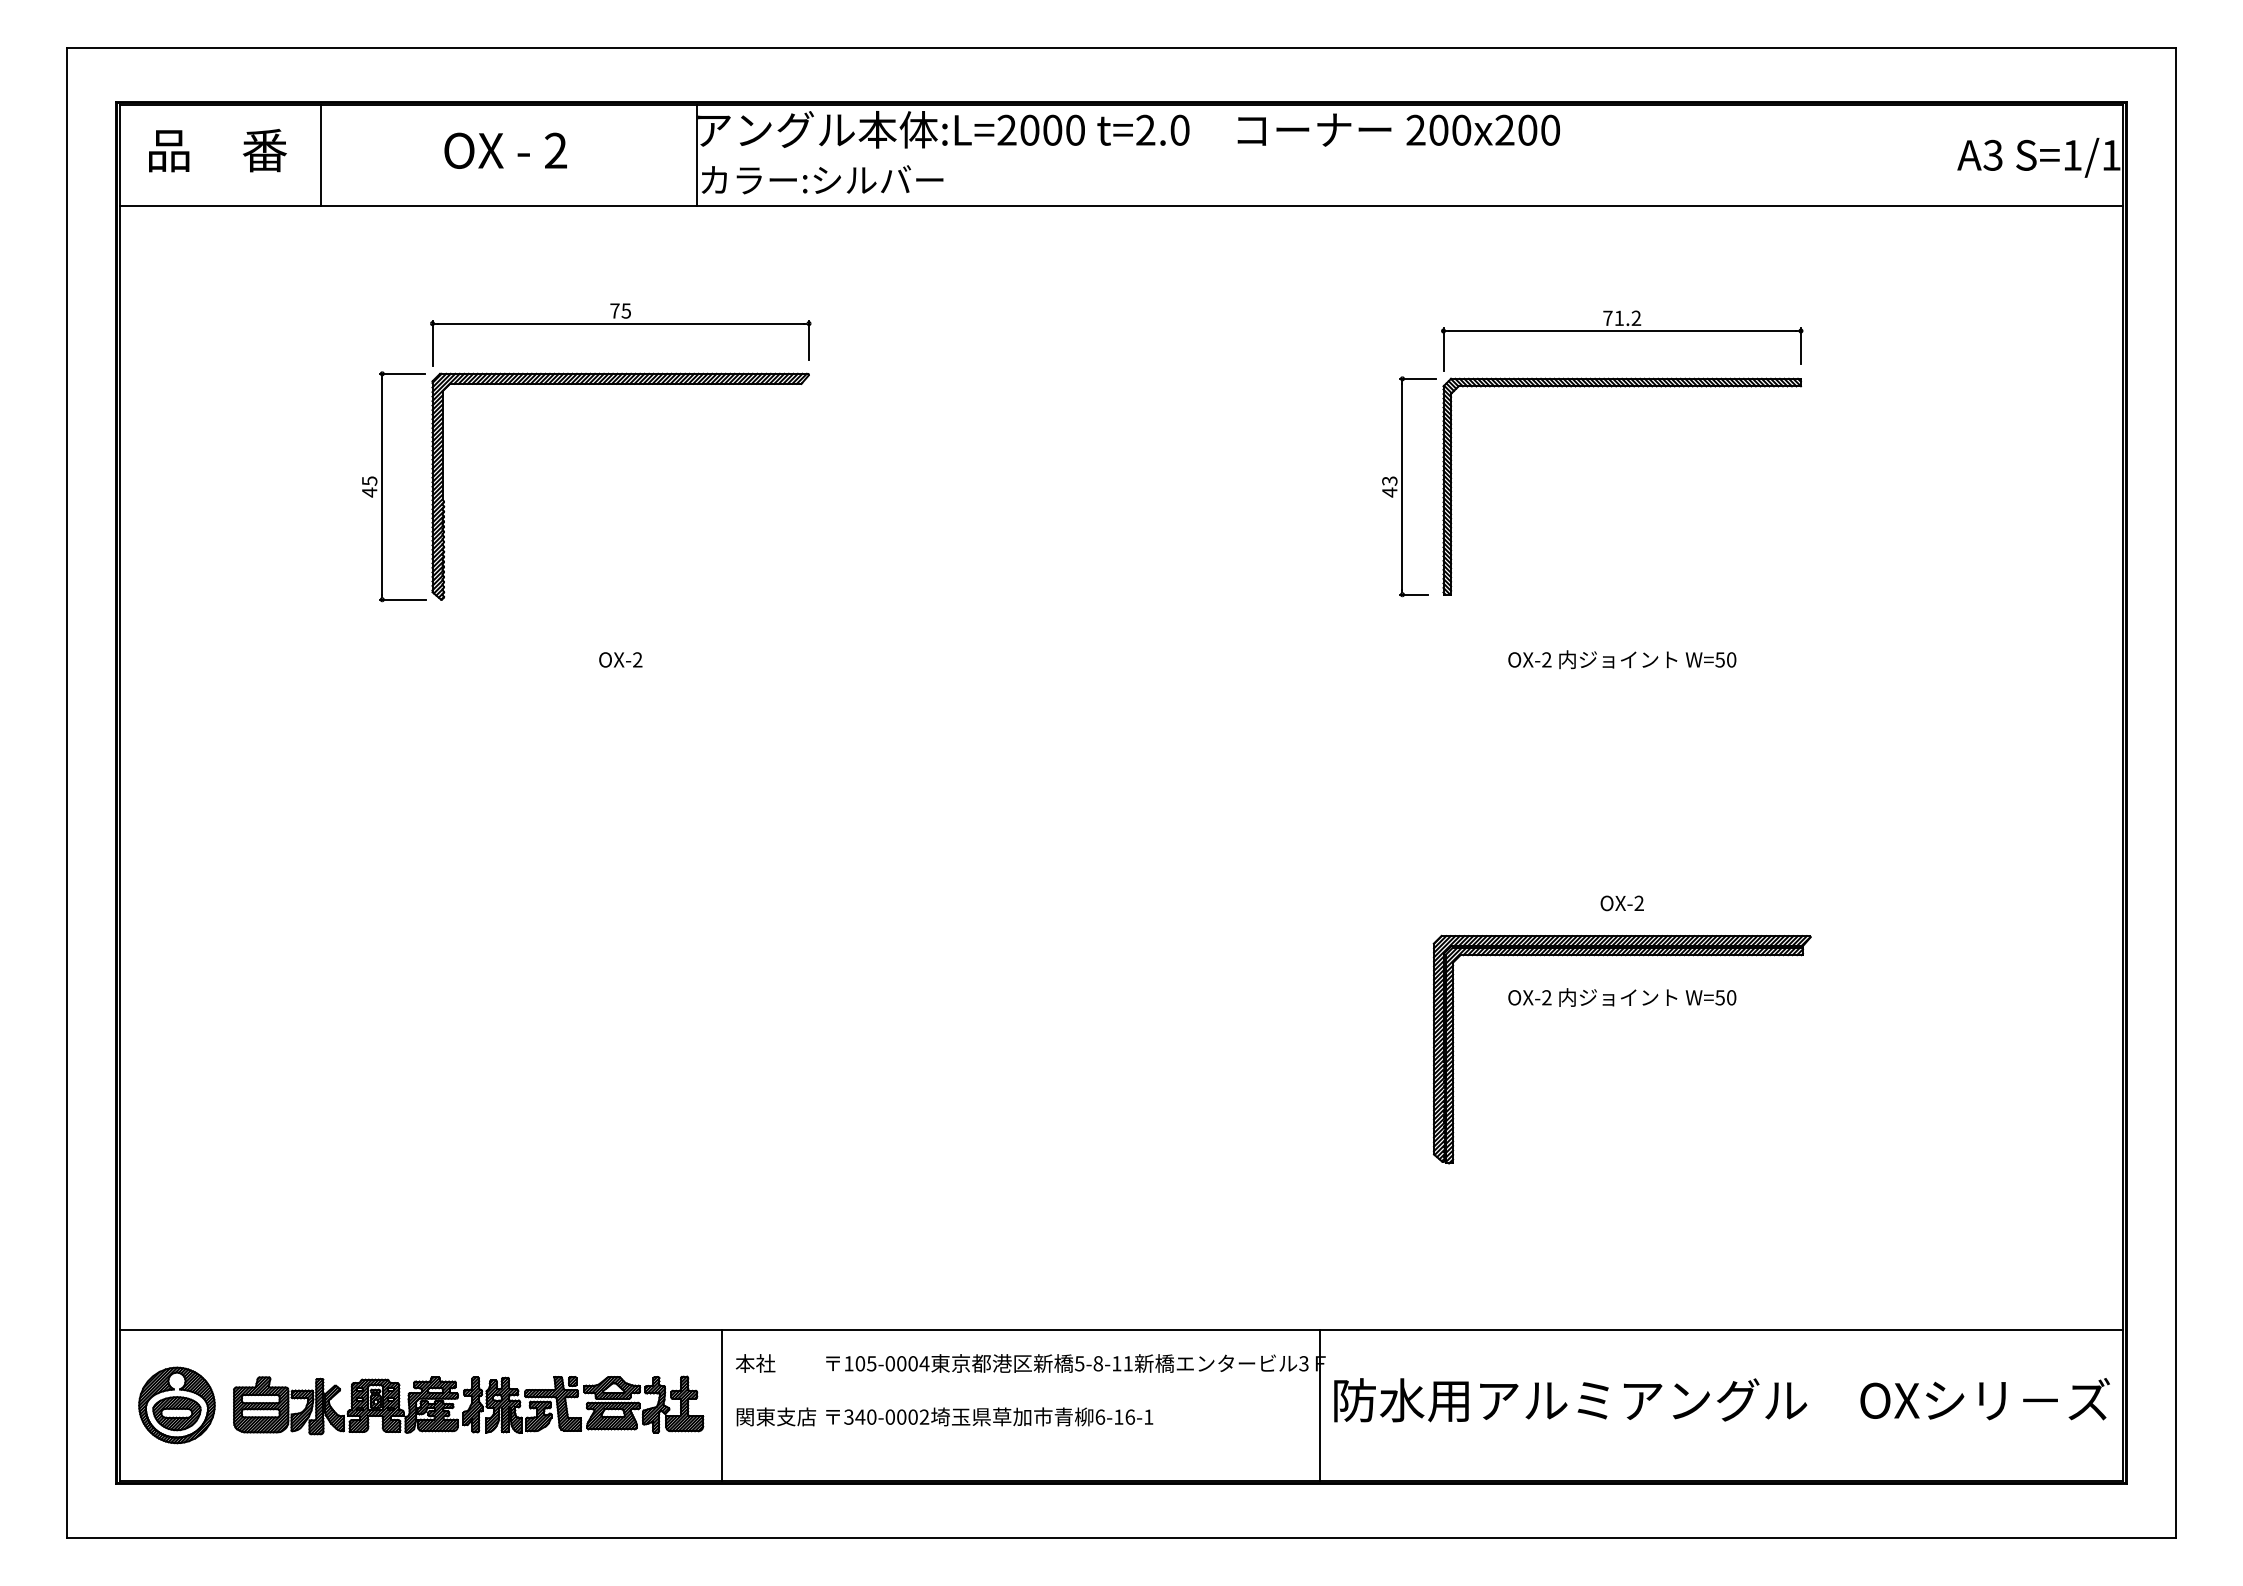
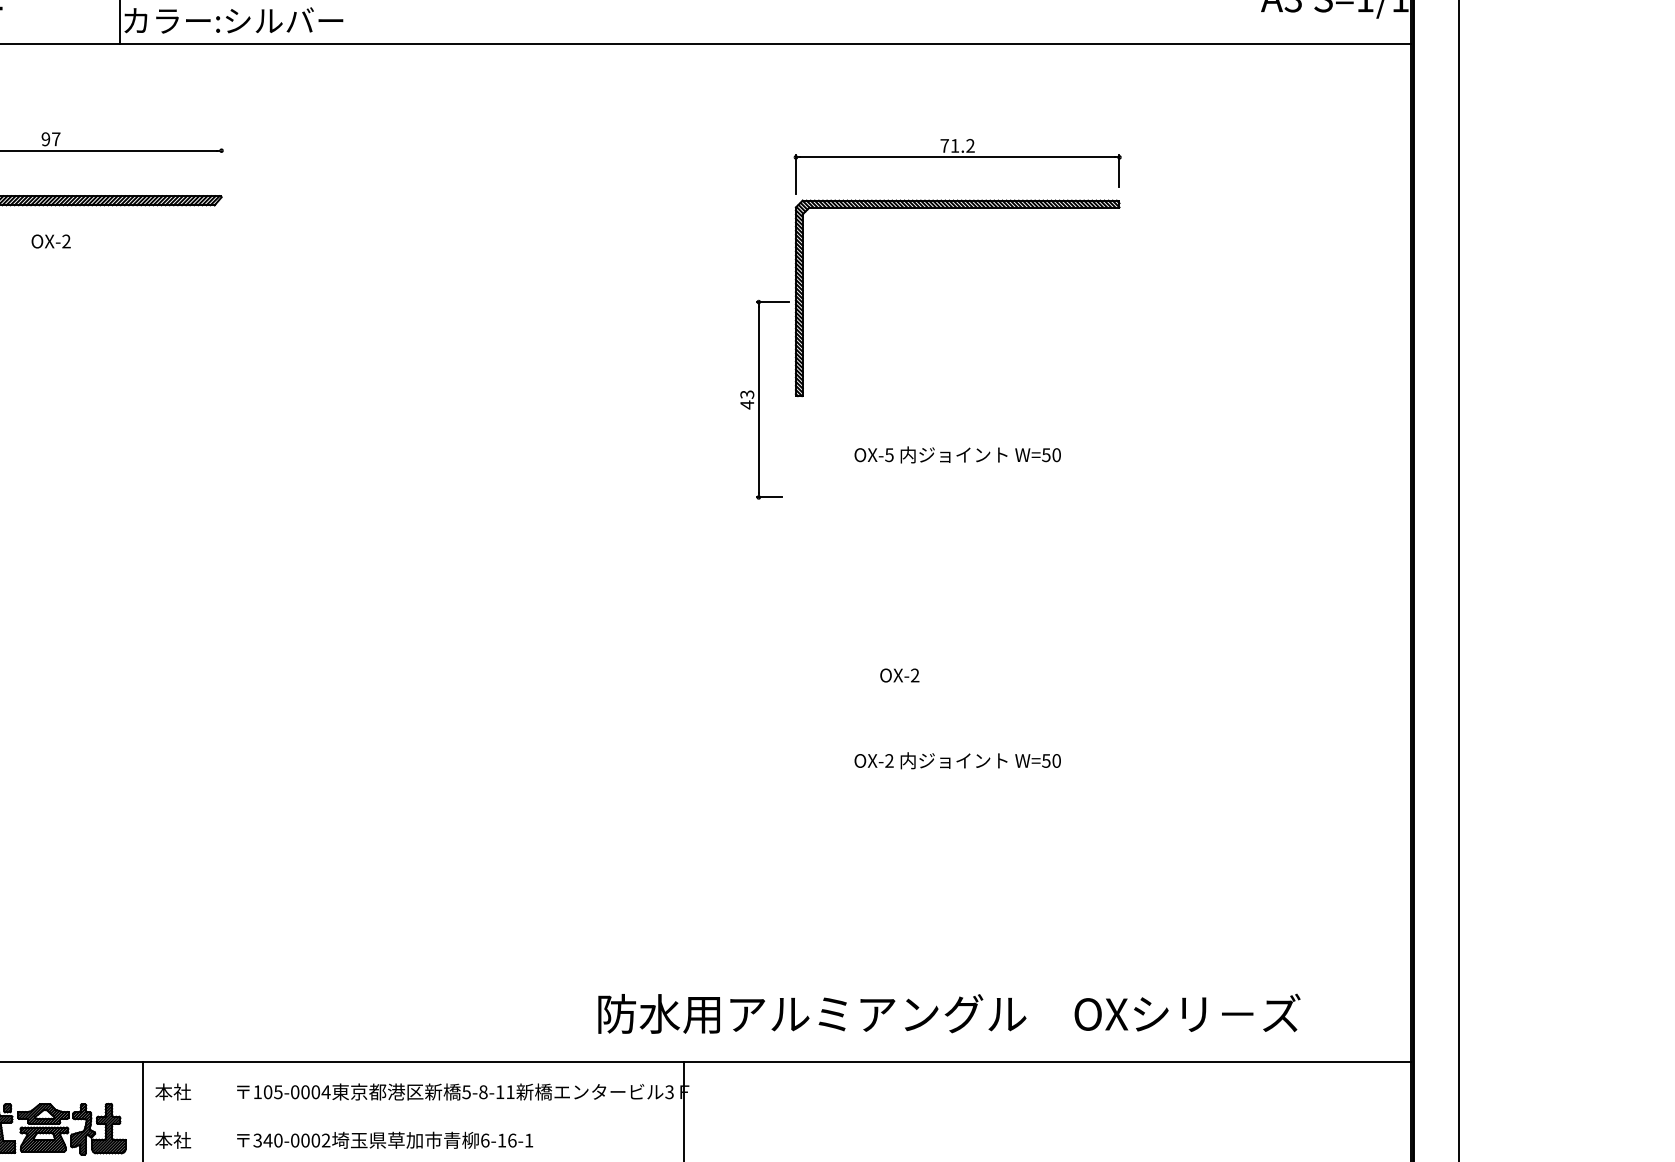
text: (620, 310) -> (50, 138), 75 -> 97
line: (809, 340) -> (222, 165), removed
part: (1402, 486) -> (758, 399), moved
text: (620, 659) -> (50, 241), moved
text: (1546, 659) -> (889, 454), OX-2 -> OX-5
text: (1621, 903) -> (899, 675), moved
part: (1621, 956) -> (957, 723), removed
text: (1721, 1400) -> (948, 1014), moved
text: (776, 1416) -> (192, 1139), 関東支店 -> 本社

